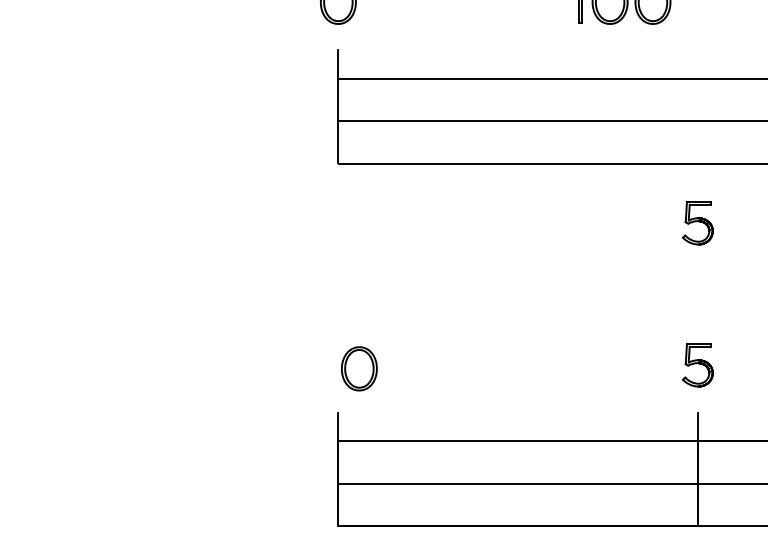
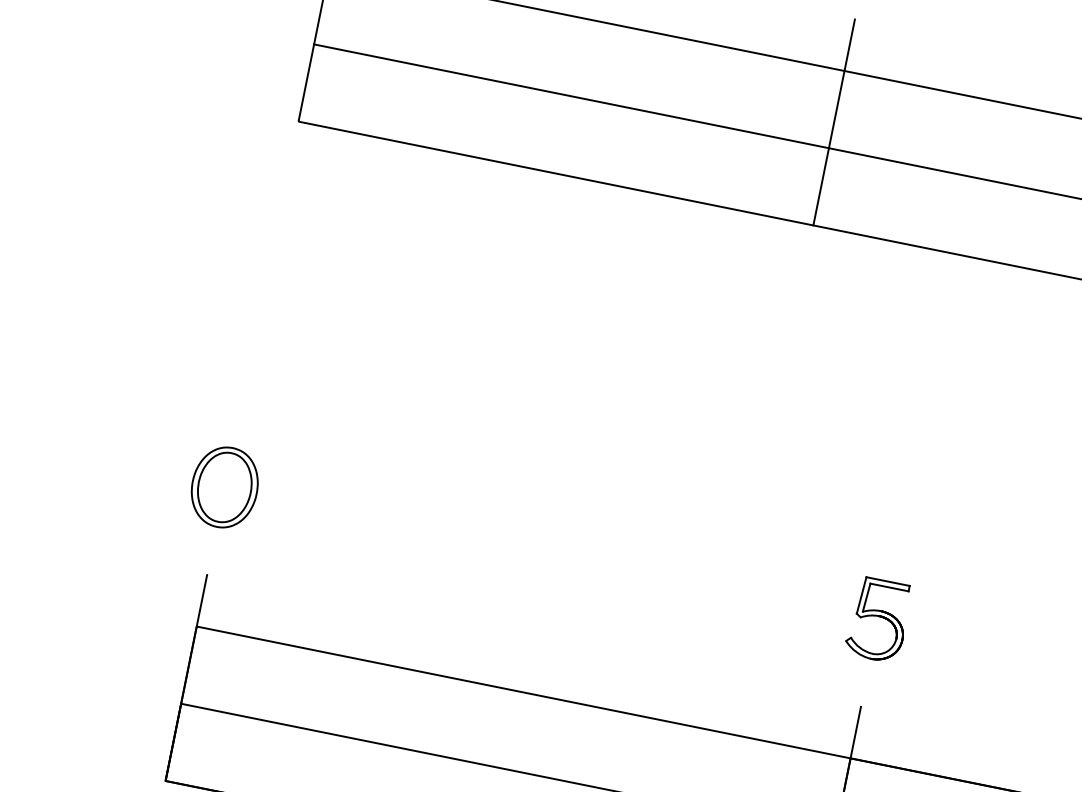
line: (621, 106) -> (834, 121), added
part: (697, 223) -> (929, 362), removed
part: (359, 368) -> (225, 486), moved

